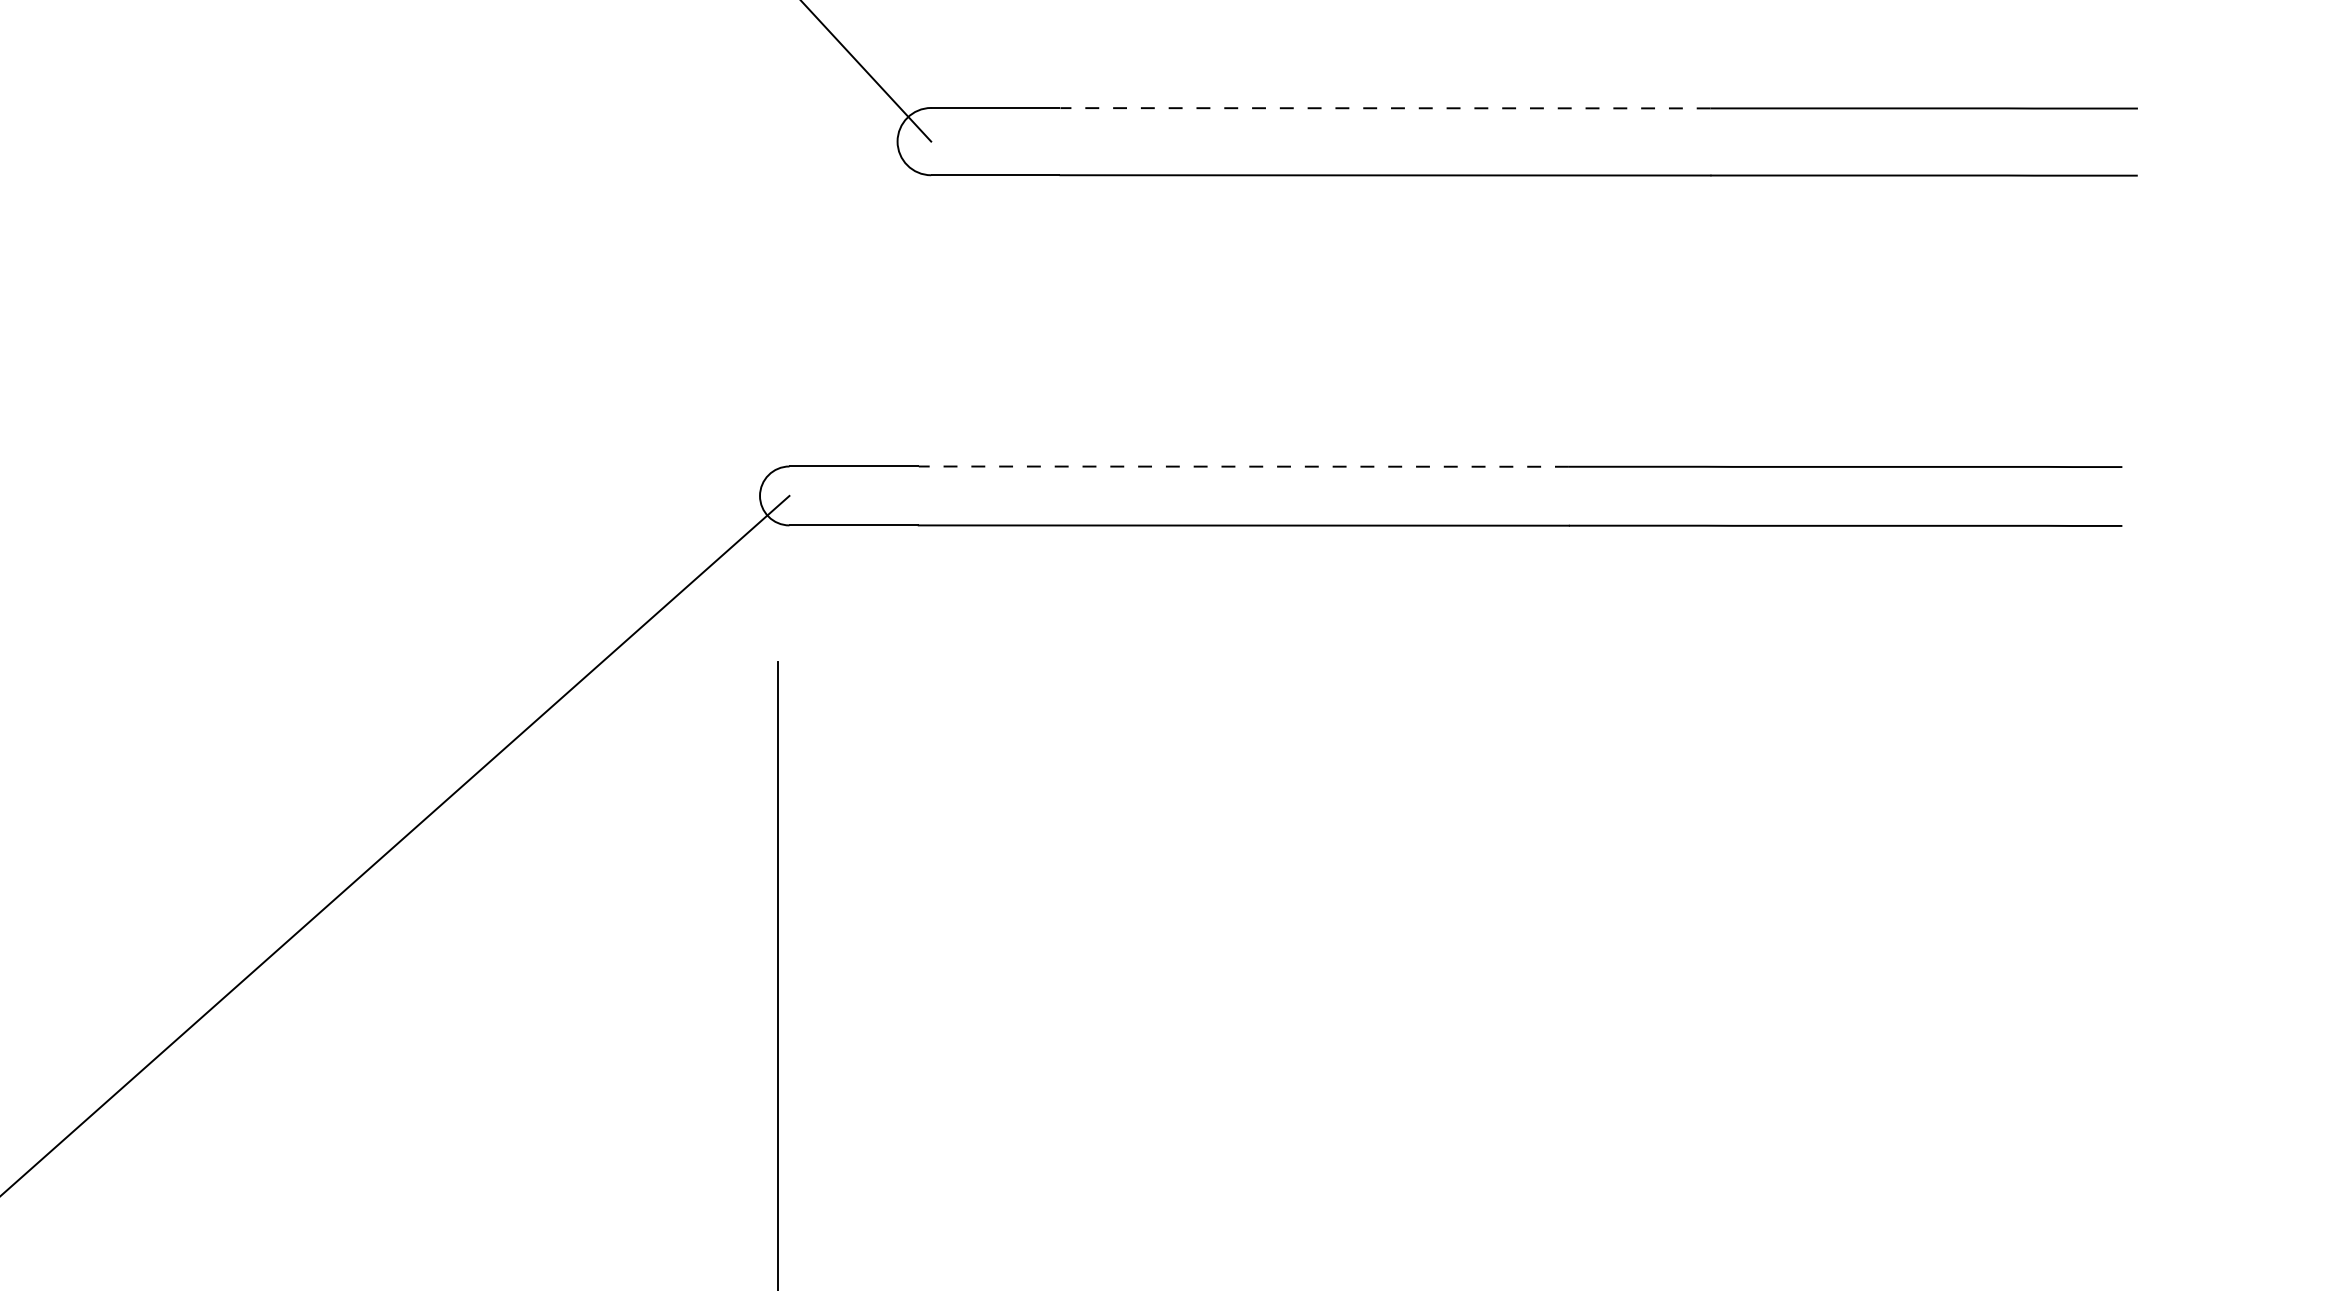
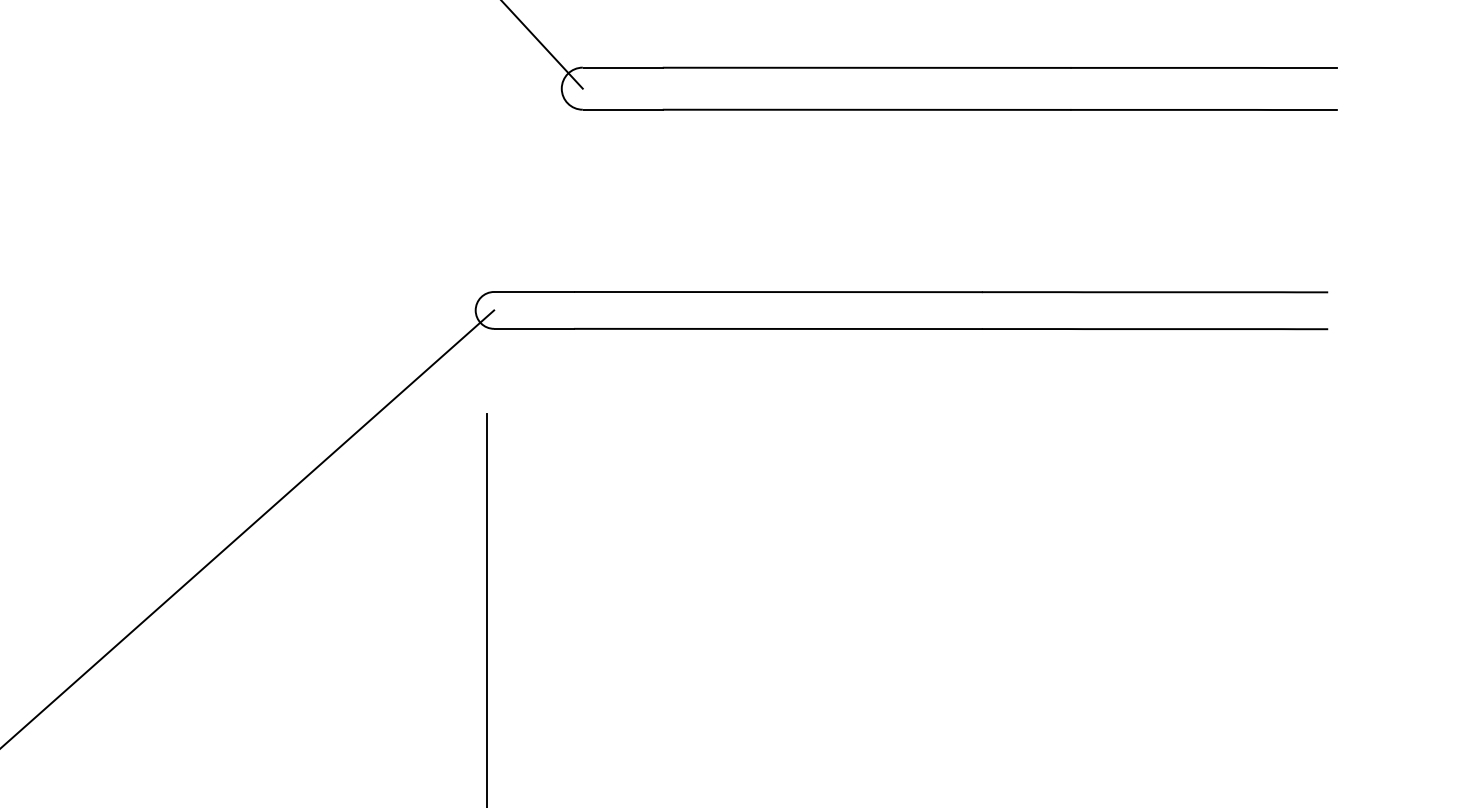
line: (1384, 107) -> (866, 67), dashed -> solid
line: (1242, 467) -> (777, 292), dashed -> solid

